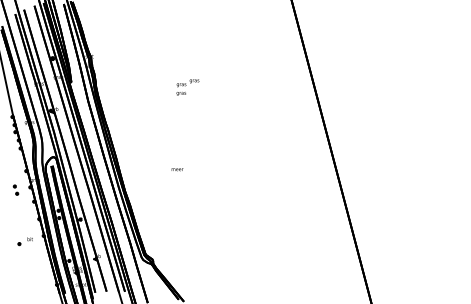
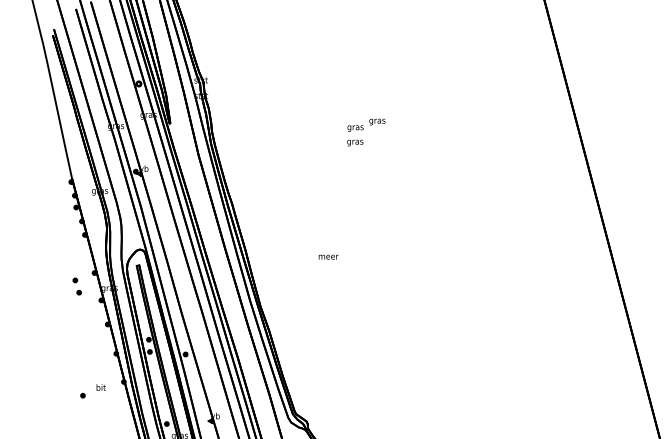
text: (177, 169) -> (328, 256), moved
part: (15, 189) -> (76, 285), moved

